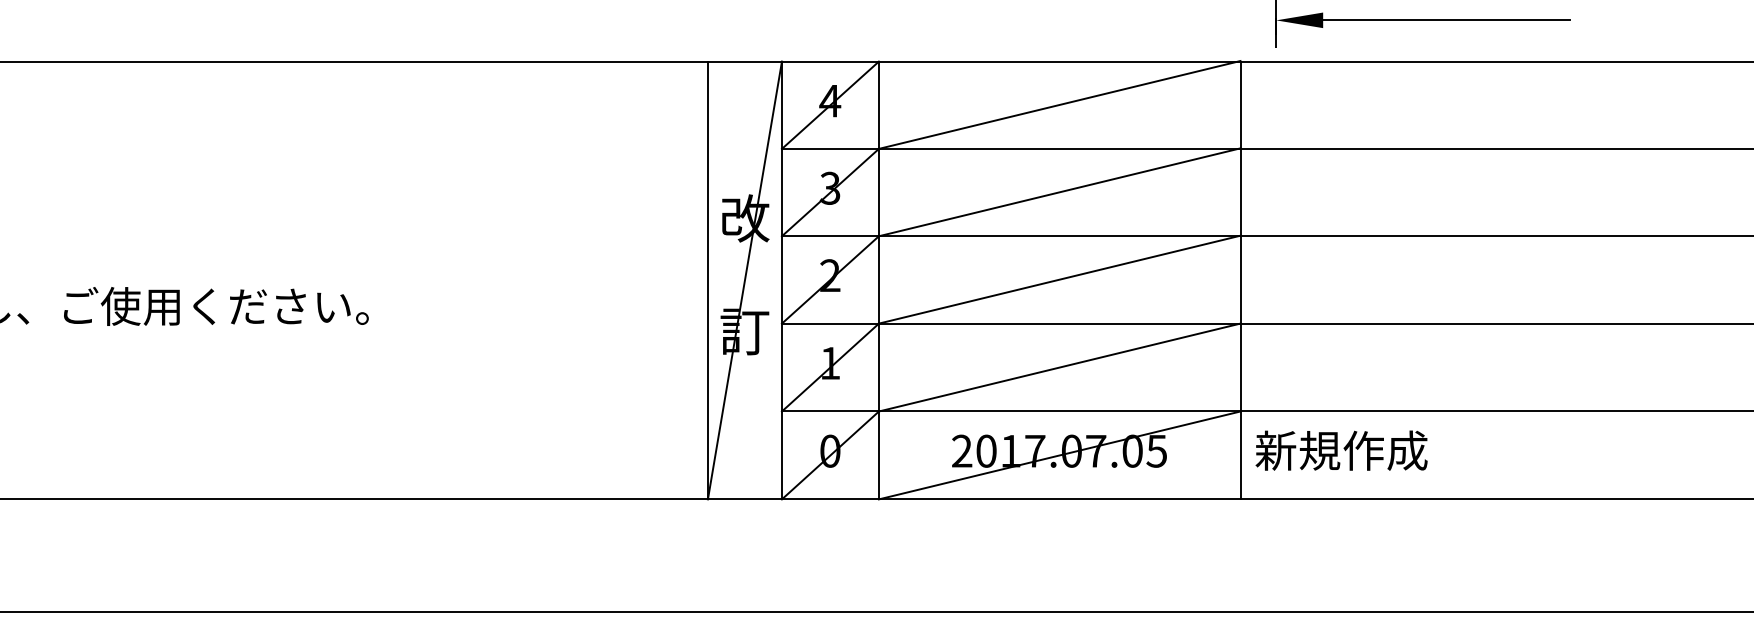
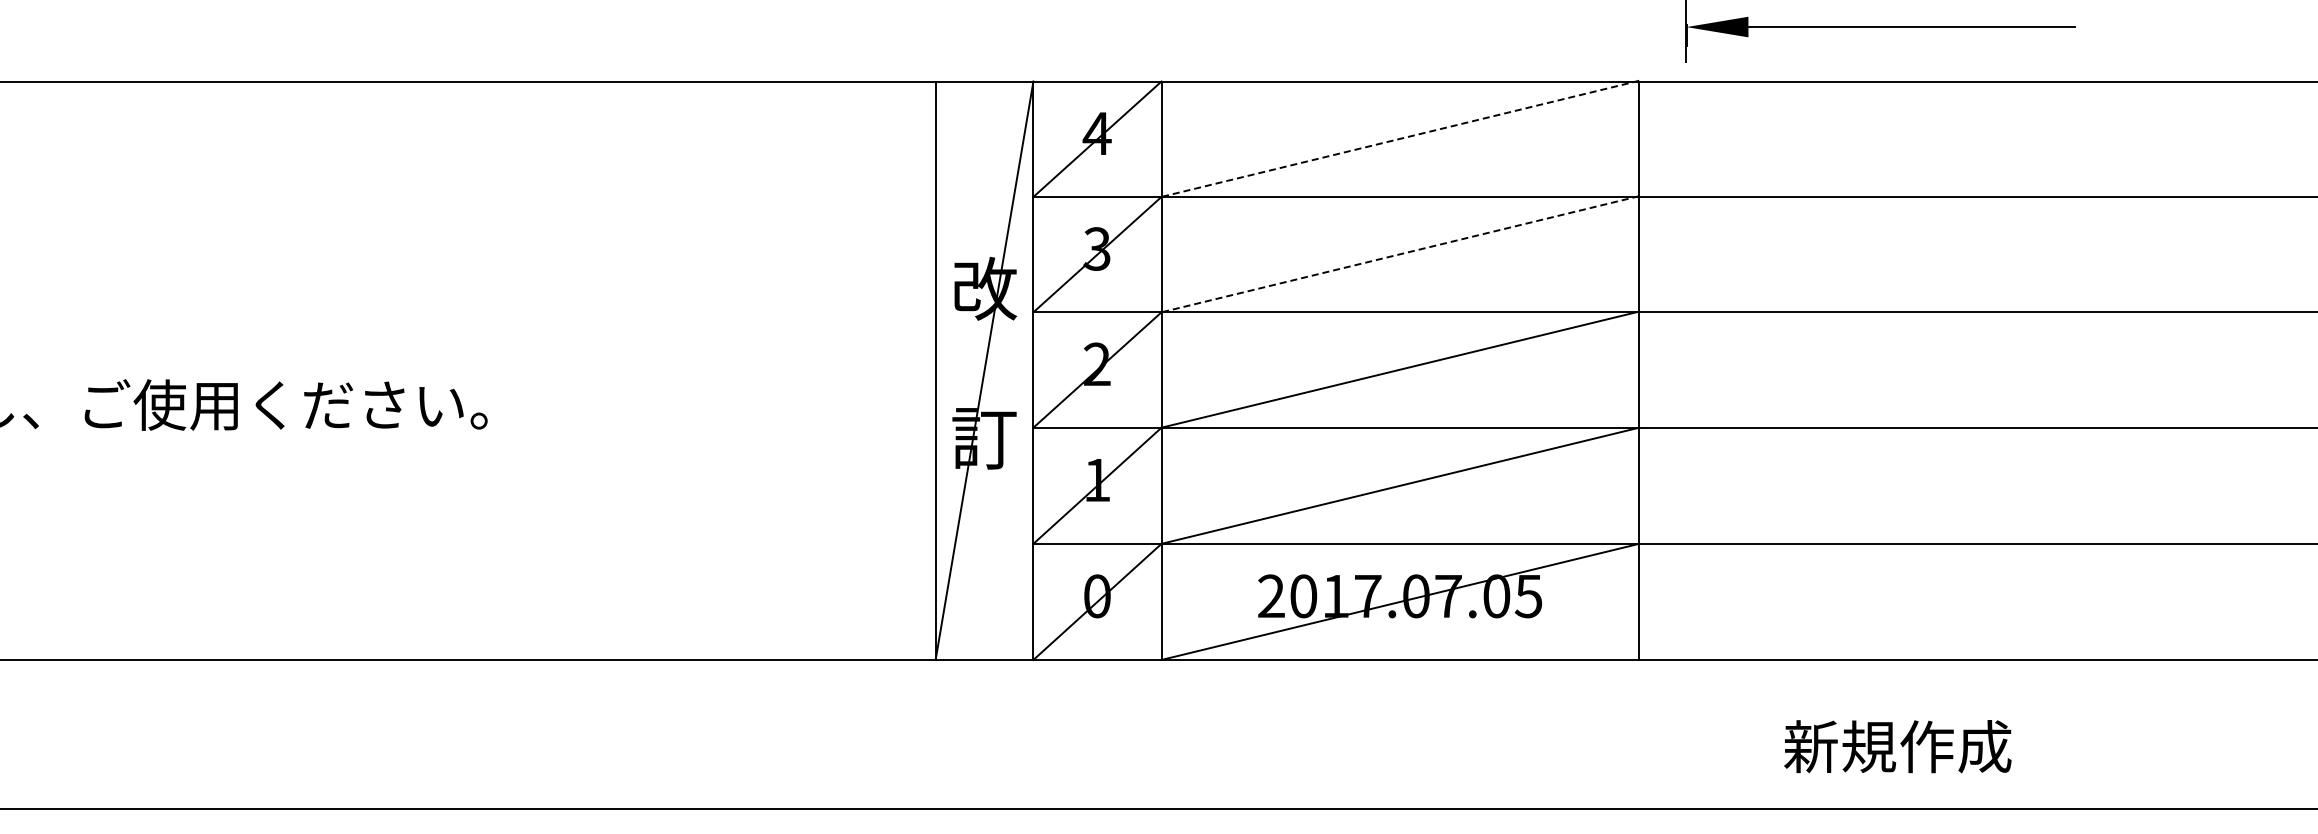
line: (1059, 104) -> (1400, 138), solid -> dashed
line: (1059, 192) -> (1400, 254), solid -> dashed
text: (1341, 450) -> (1897, 746), moved

